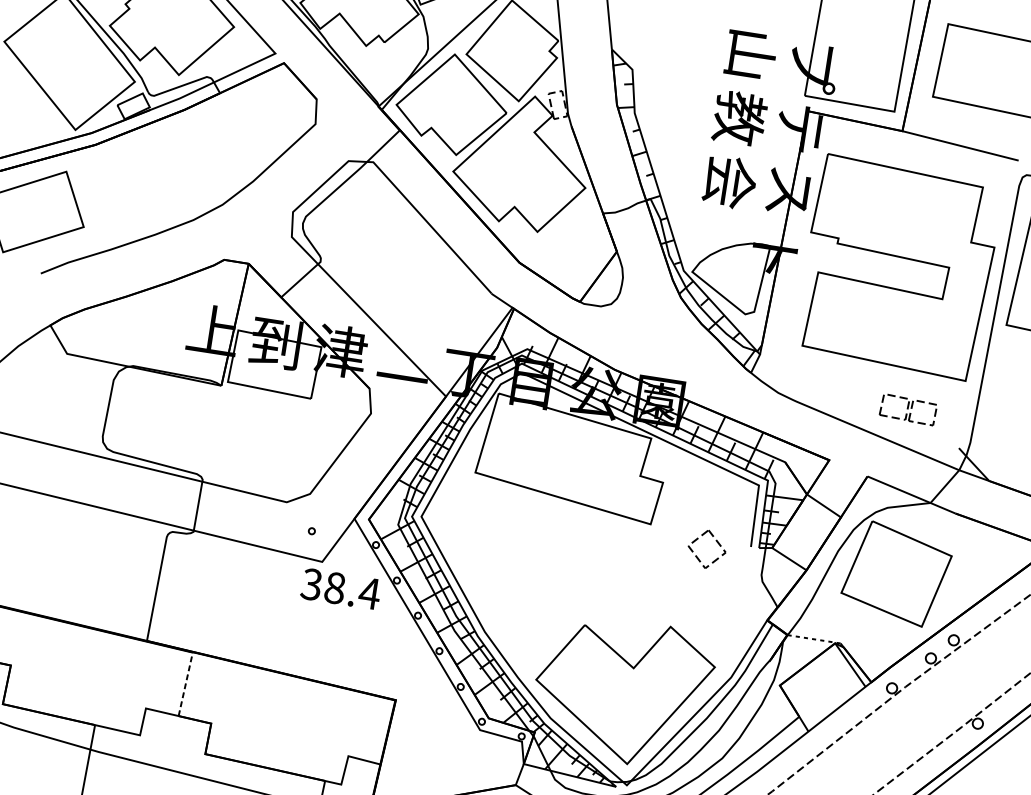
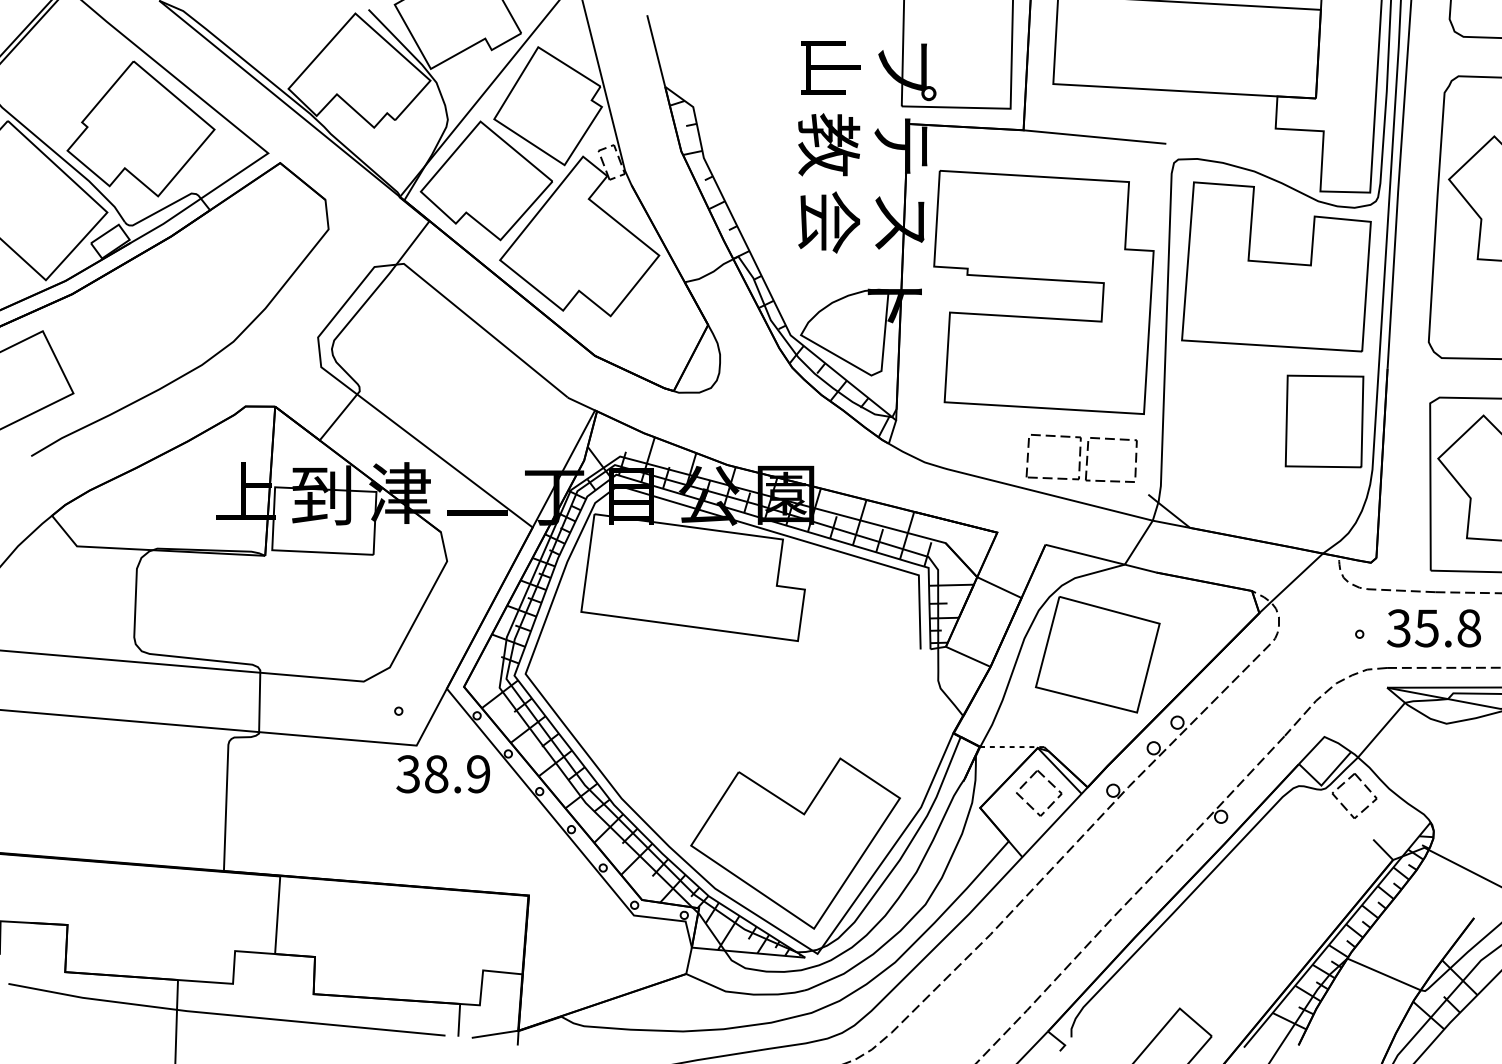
part: (908, 409) -> (1081, 458), size x1.67
part: (716, 542) -> (1049, 783), moved
text: (369, 593) -> (478, 774), 38.4 -> 38.9
line: (185, 684) -> (277, 915), dashed -> solid

